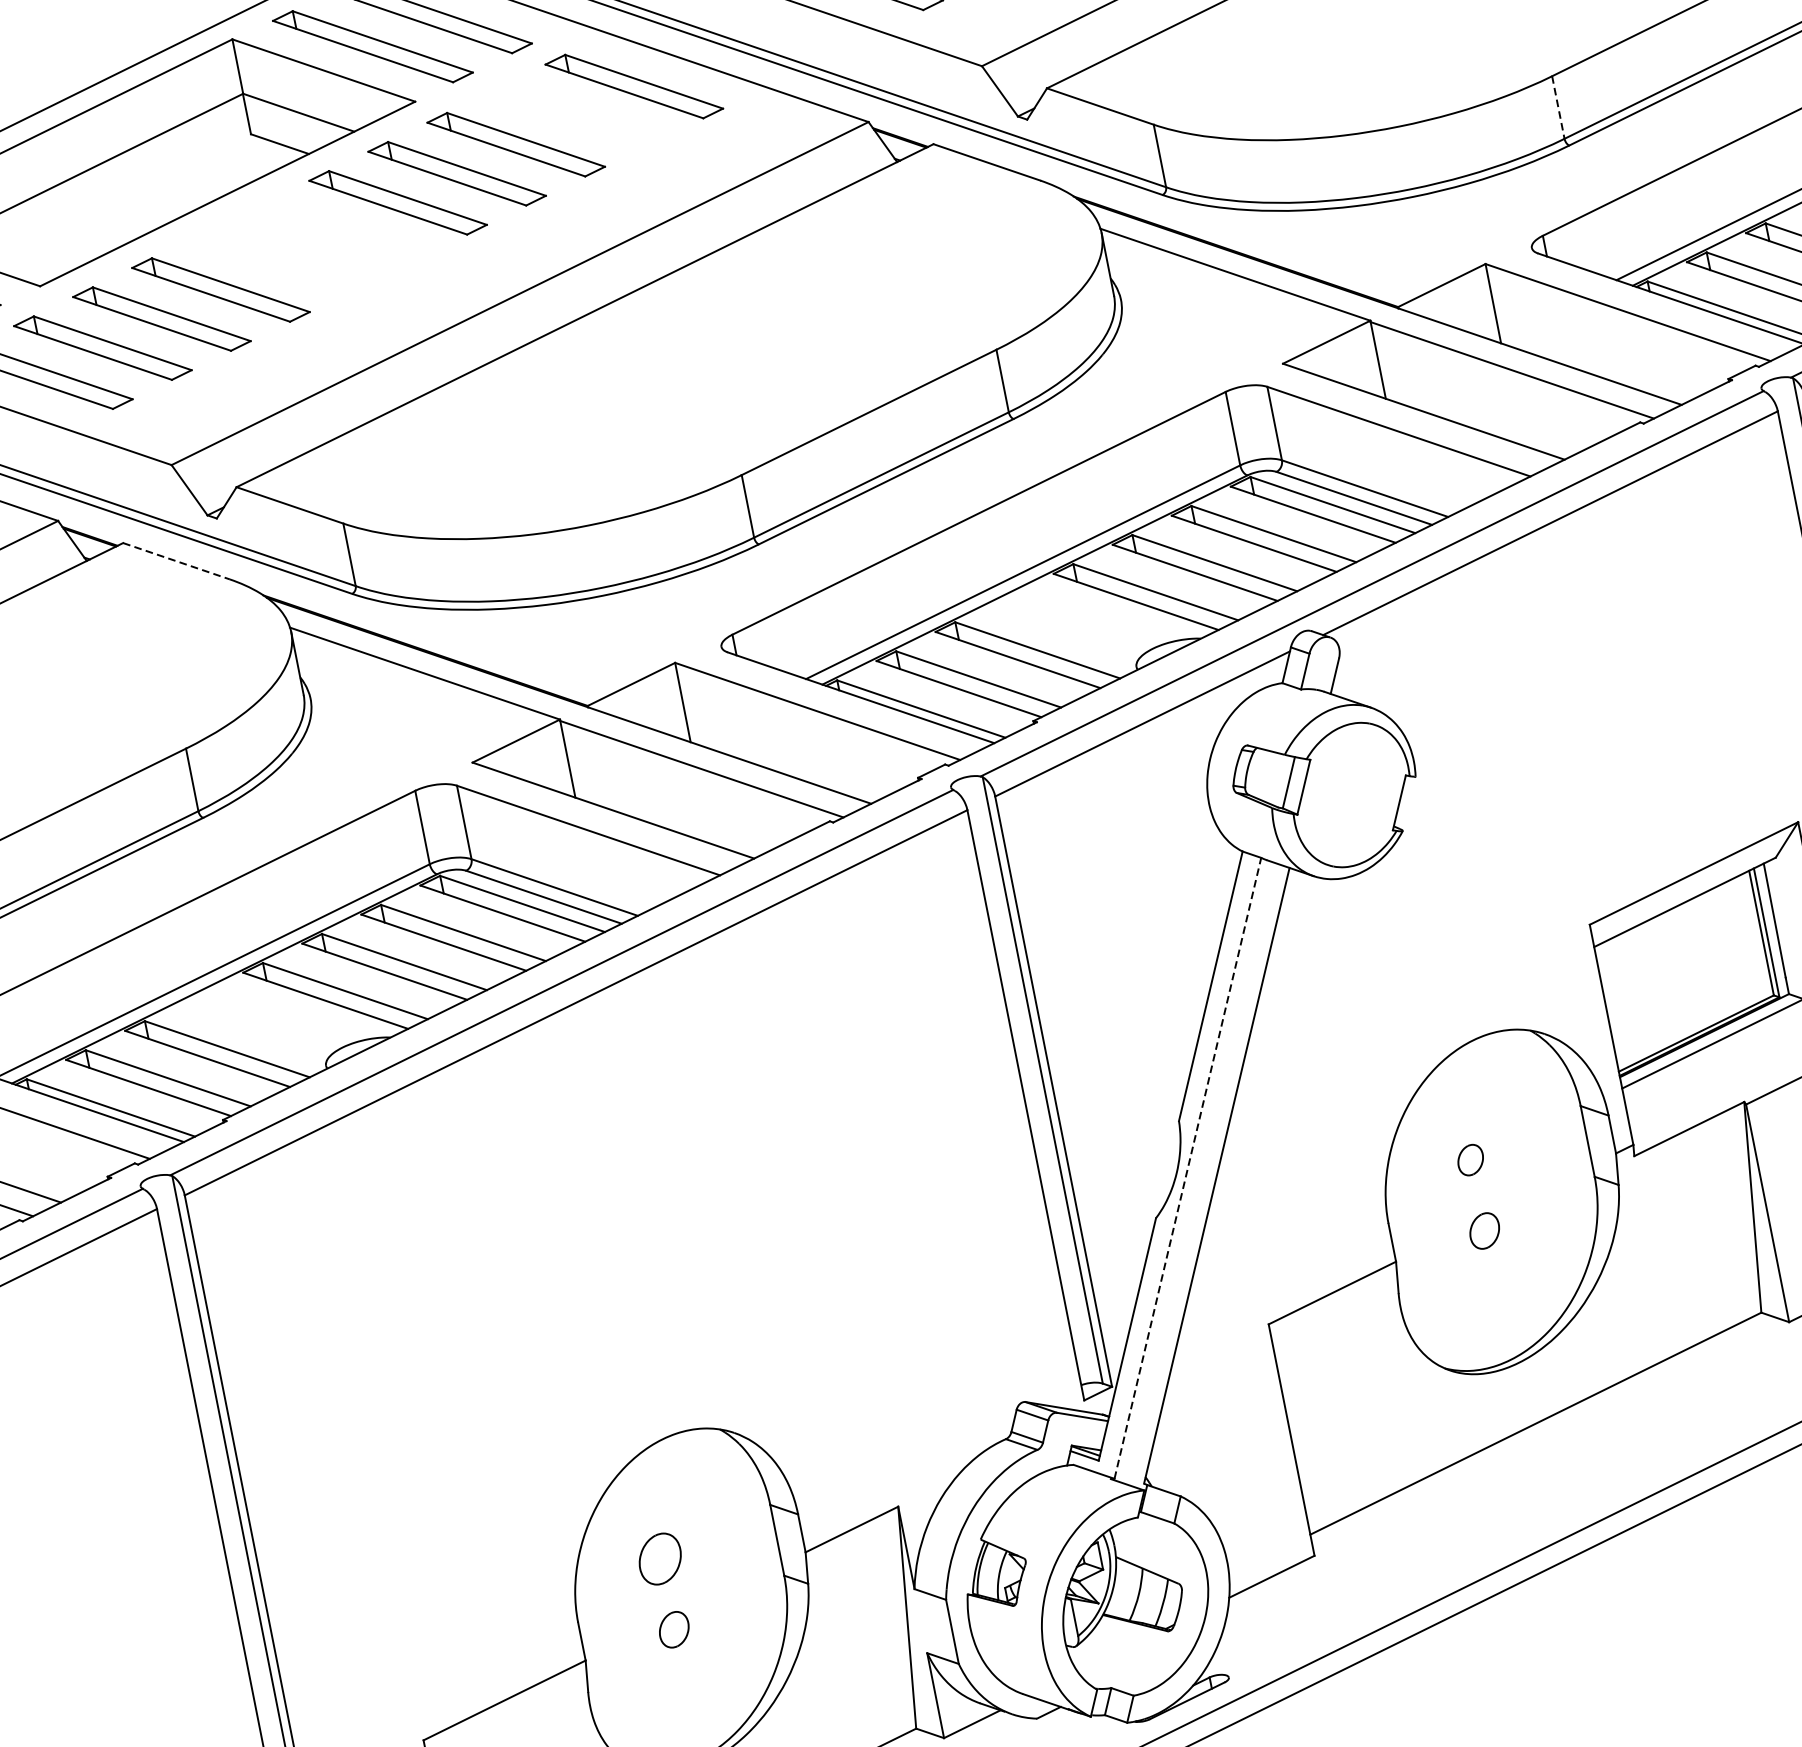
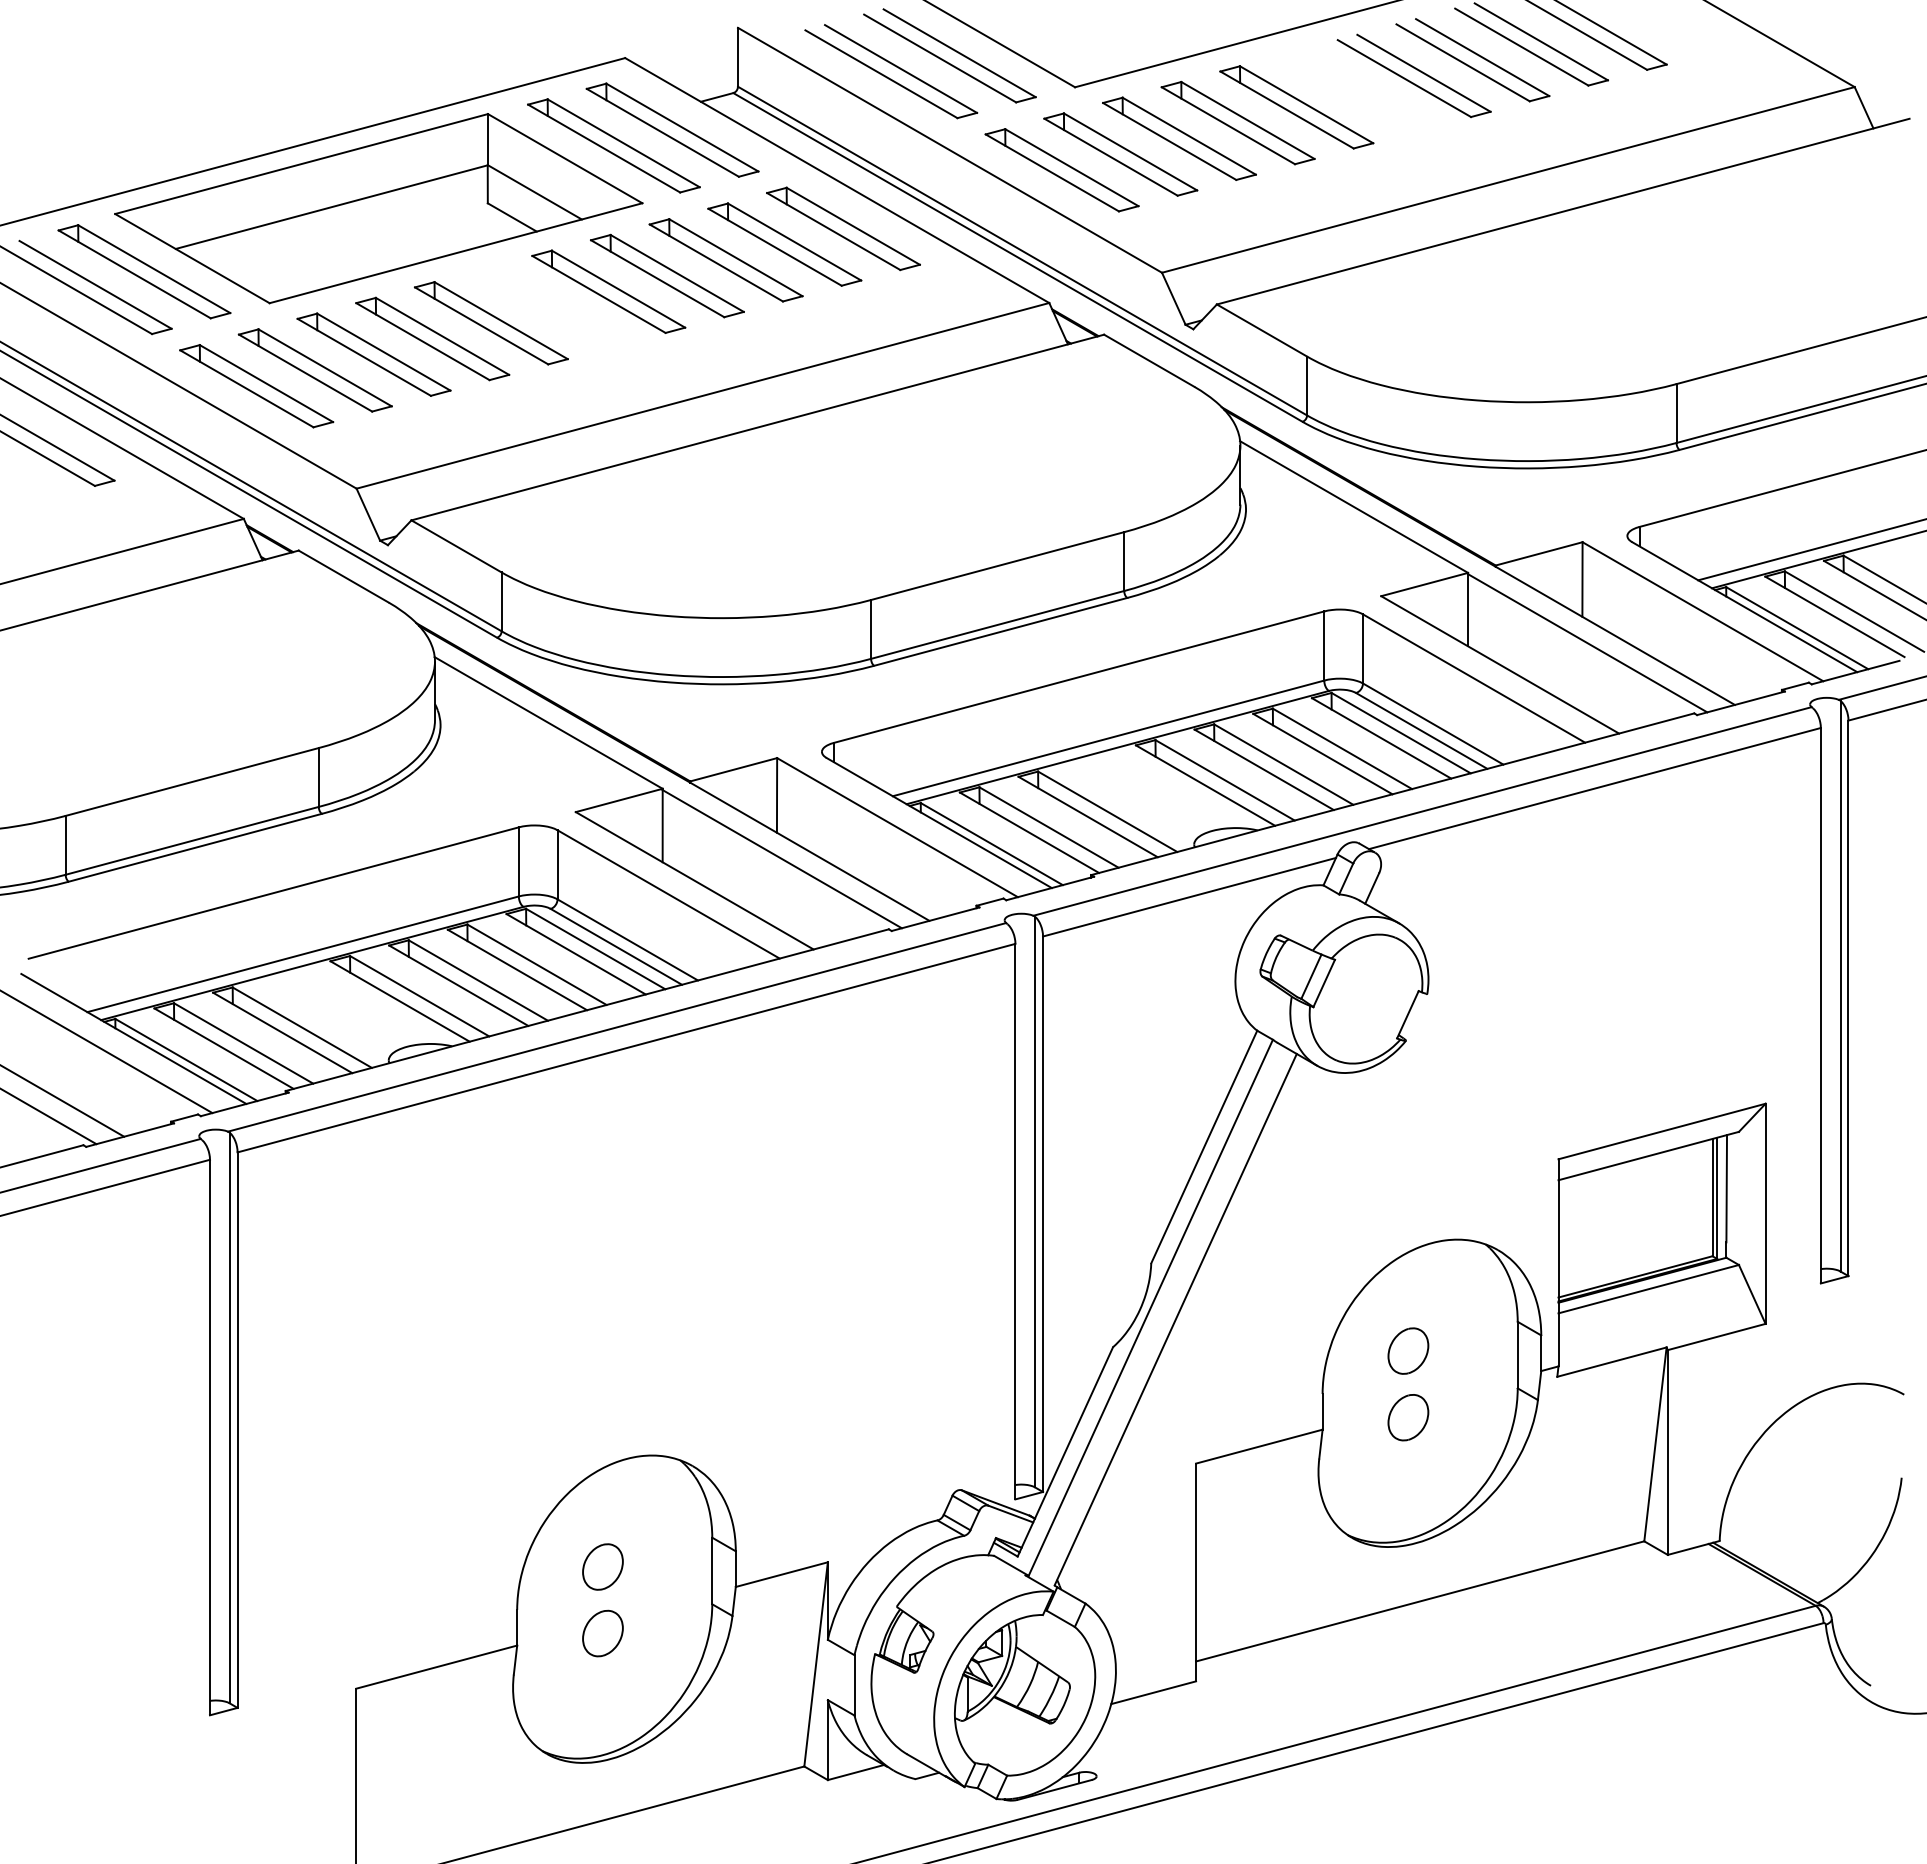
line: (1558, 108) -> (1676, 414), dashed -> solid
part: (574, 115) -> (784, 244), added
part: (279, 261) -> (490, 323), added
line: (177, 560) -> (344, 576), dashed -> solid
part: (1470, 1159) -> (1408, 1350), size x1.67
line: (1187, 1168) -> (1150, 1307), dashed -> solid
part: (1484, 1230) -> (1408, 1417), size x1.43
part: (673, 1629) -> (602, 1633), size x1.43

